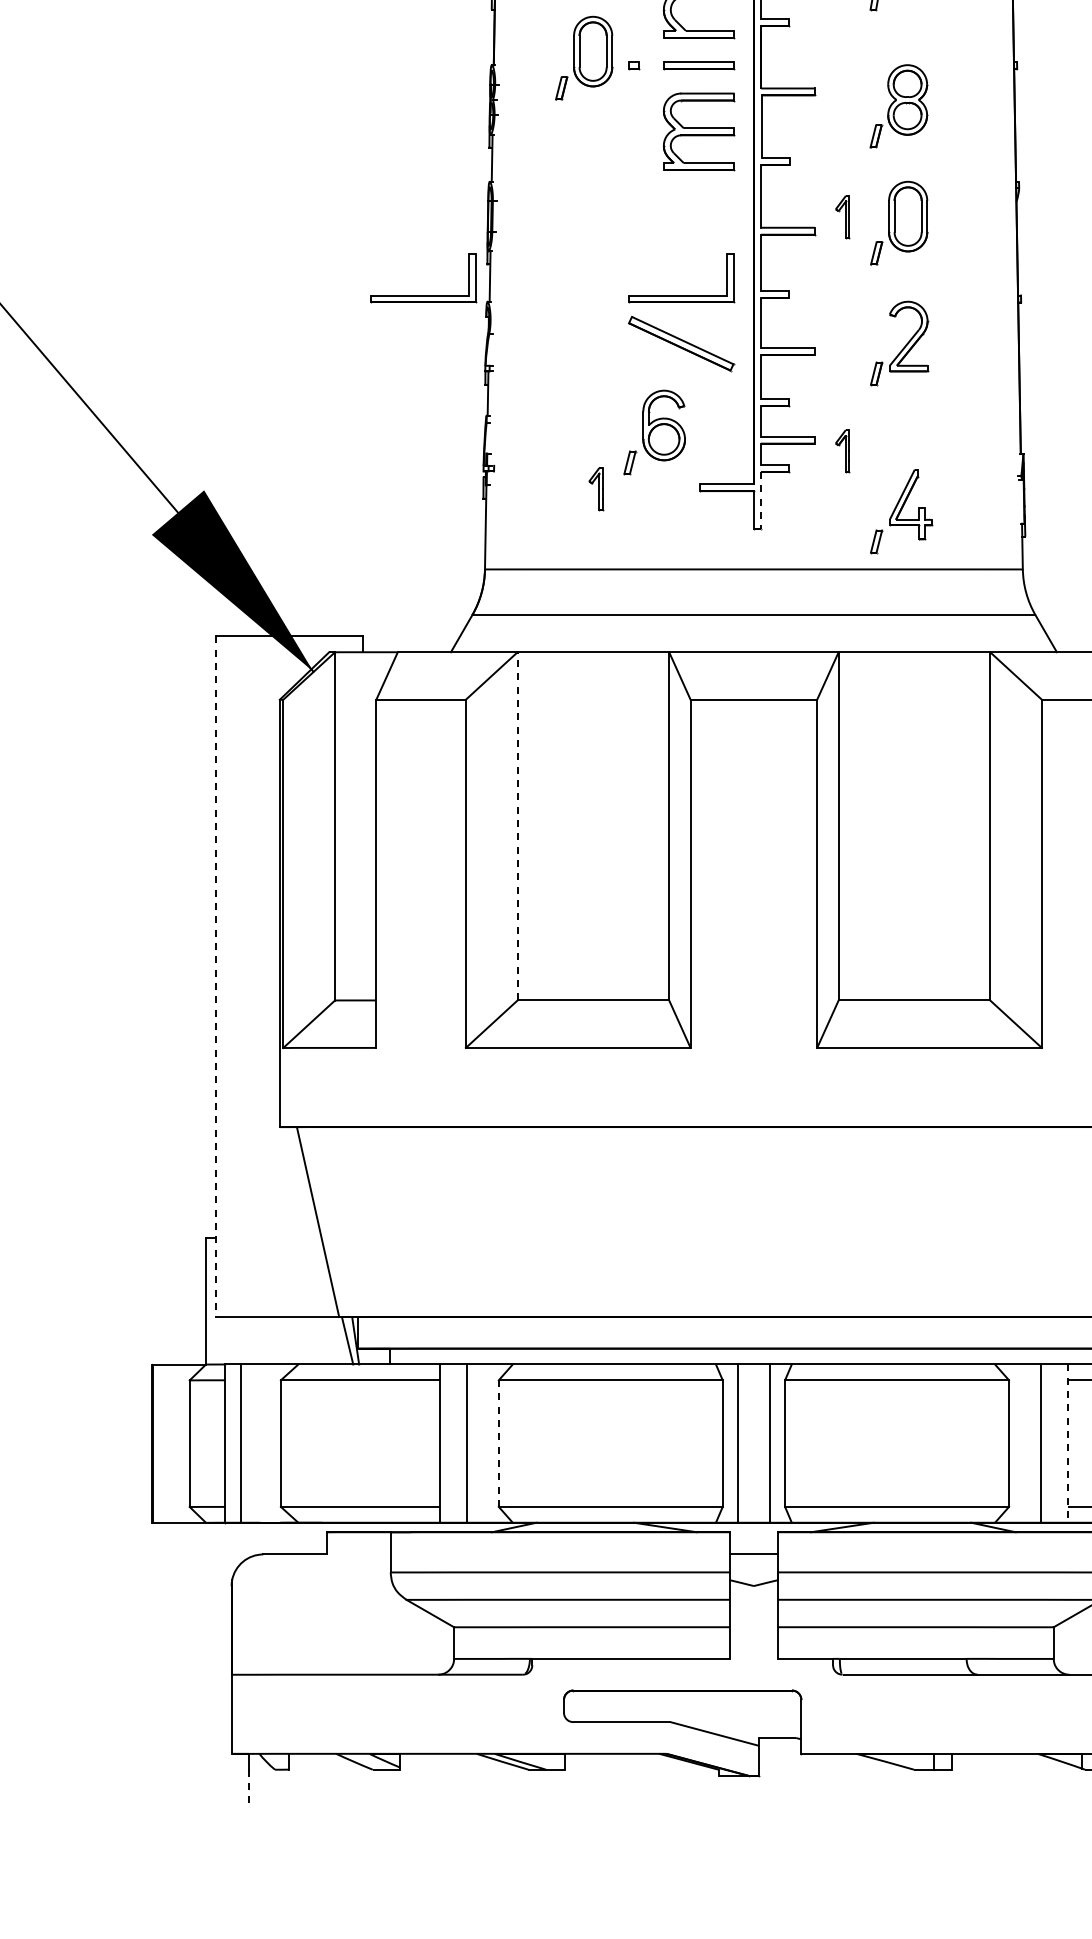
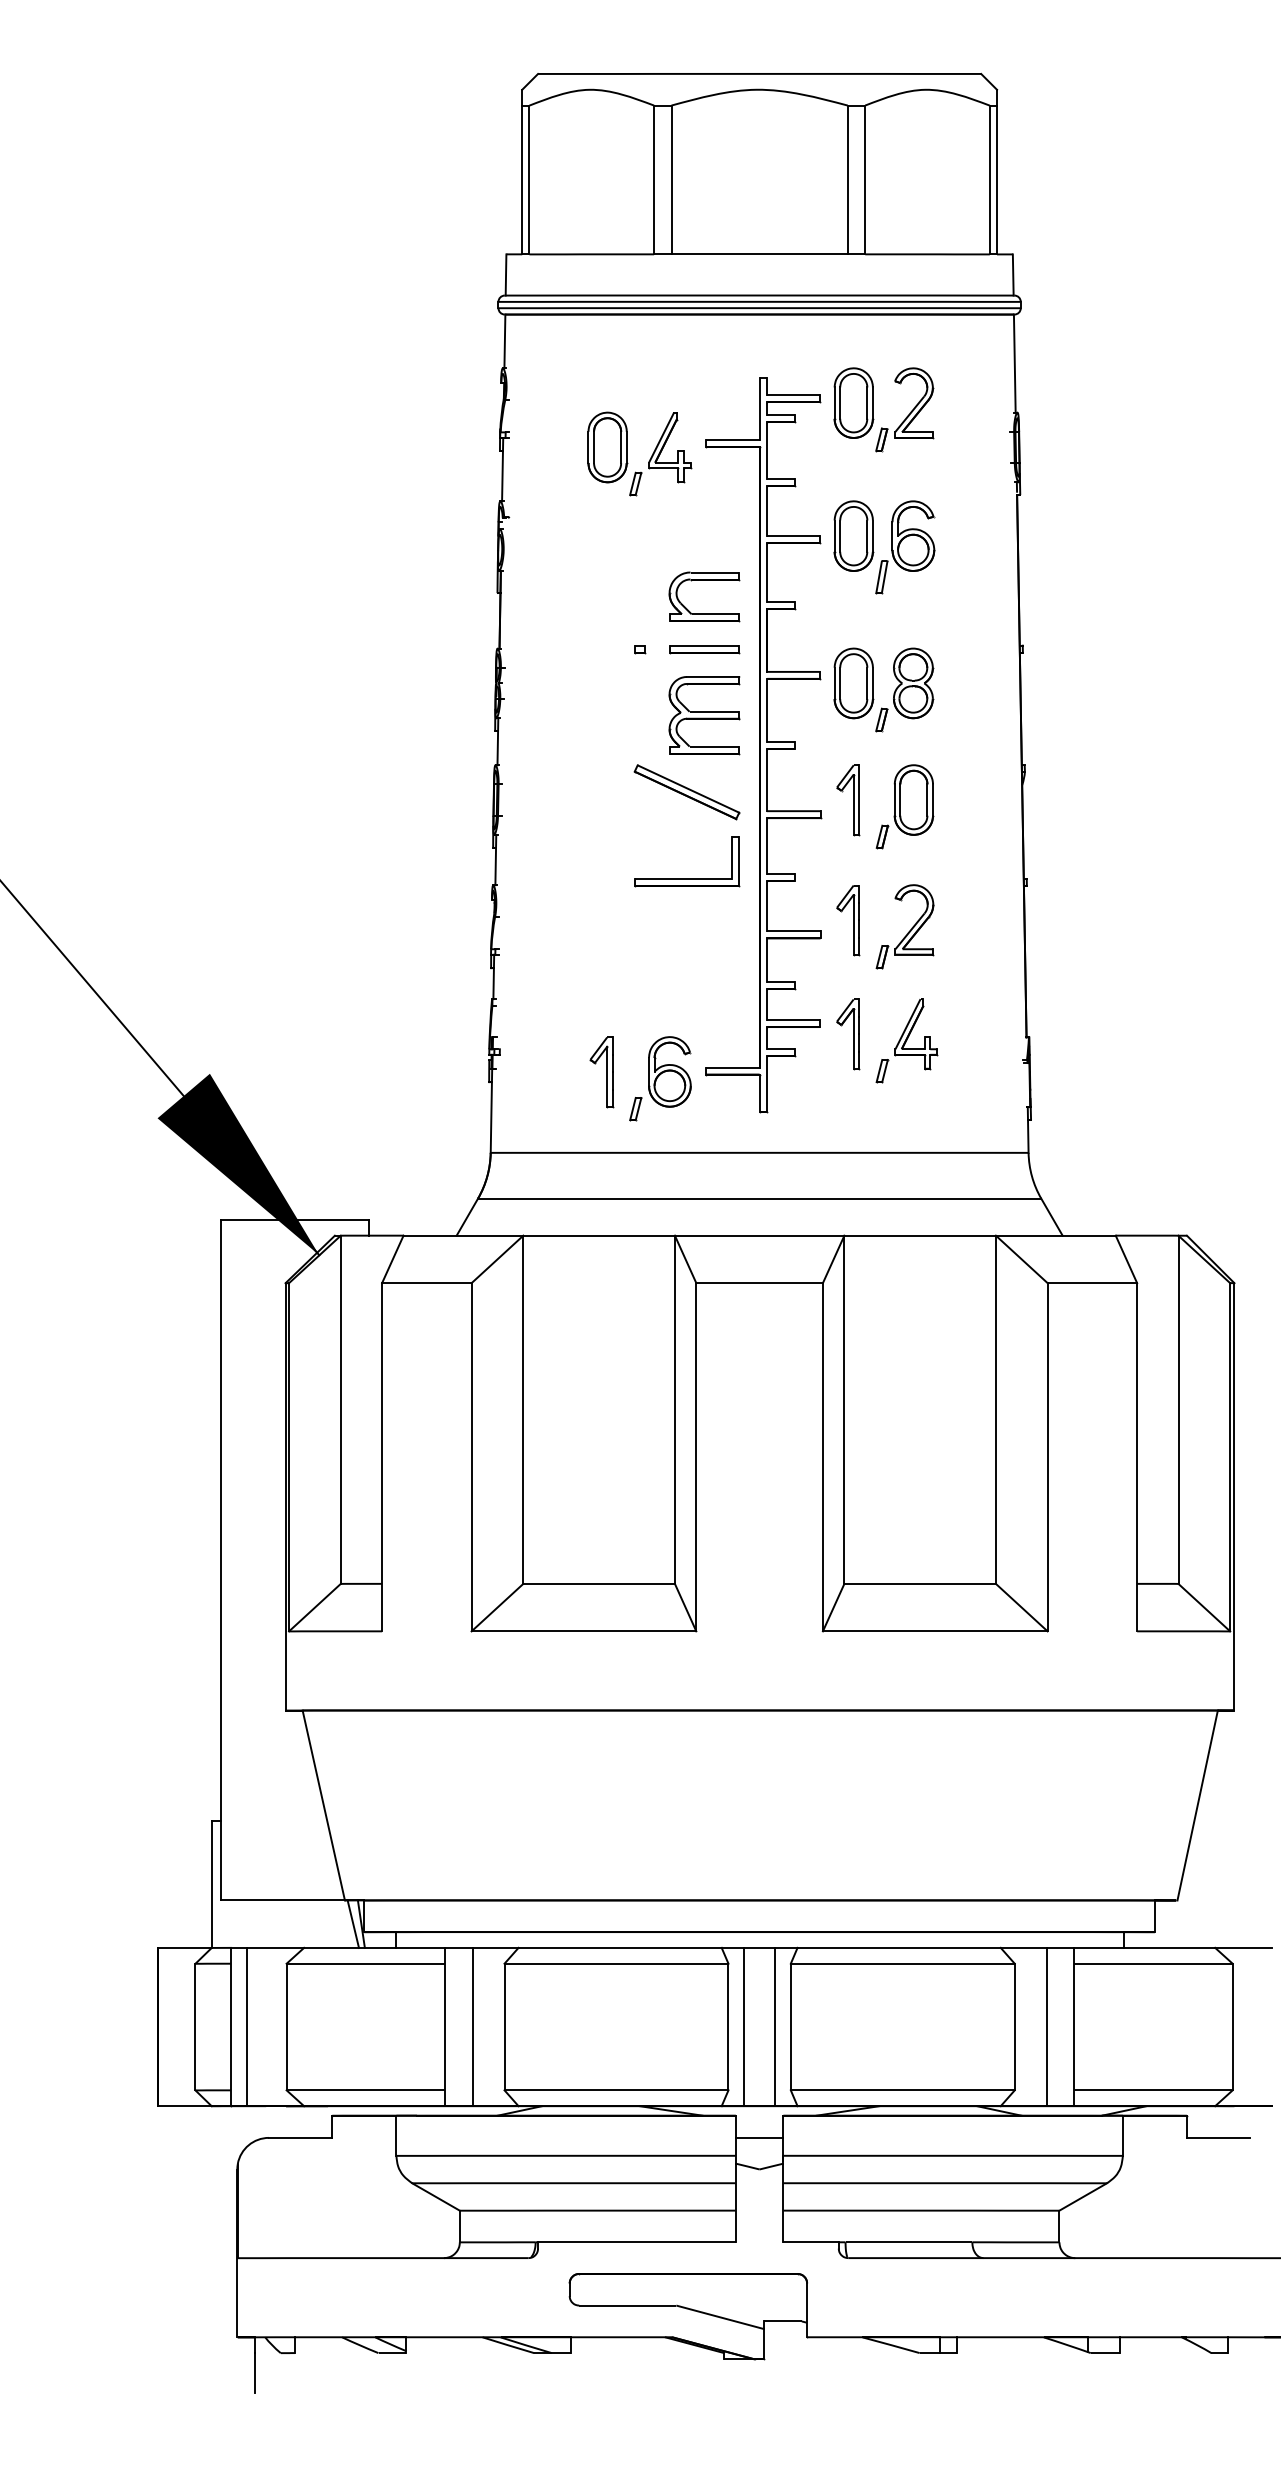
part: (583, 58) -> (589, 641), removed
part: (847, 100) -> (853, 683), added
part: (842, 217) -> (848, 800), size x1.67
part: (423, 295) -> (429, 878), removed
part: (842, 337) -> (848, 920), added
part: (680, 344) -> (686, 792), moved
part: (654, 432) -> (660, 1078), moved
part: (842, 451) -> (848, 1034), size x1.67
part: (595, 489) -> (601, 1072), size x1.67
line: (760, 501) -> (766, 1084), dashed -> solid
part: (900, 511) -> (906, 1040), moved
line: (517, 826) -> (523, 1409), dashed -> solid
line: (215, 977) -> (221, 1560), dashed -> solid
line: (498, 1443) -> (504, 2026), dashed -> solid
line: (1067, 1444) -> (1073, 2027), dashed -> solid
line: (248, 1789) -> (254, 2372), dashed -> solid

